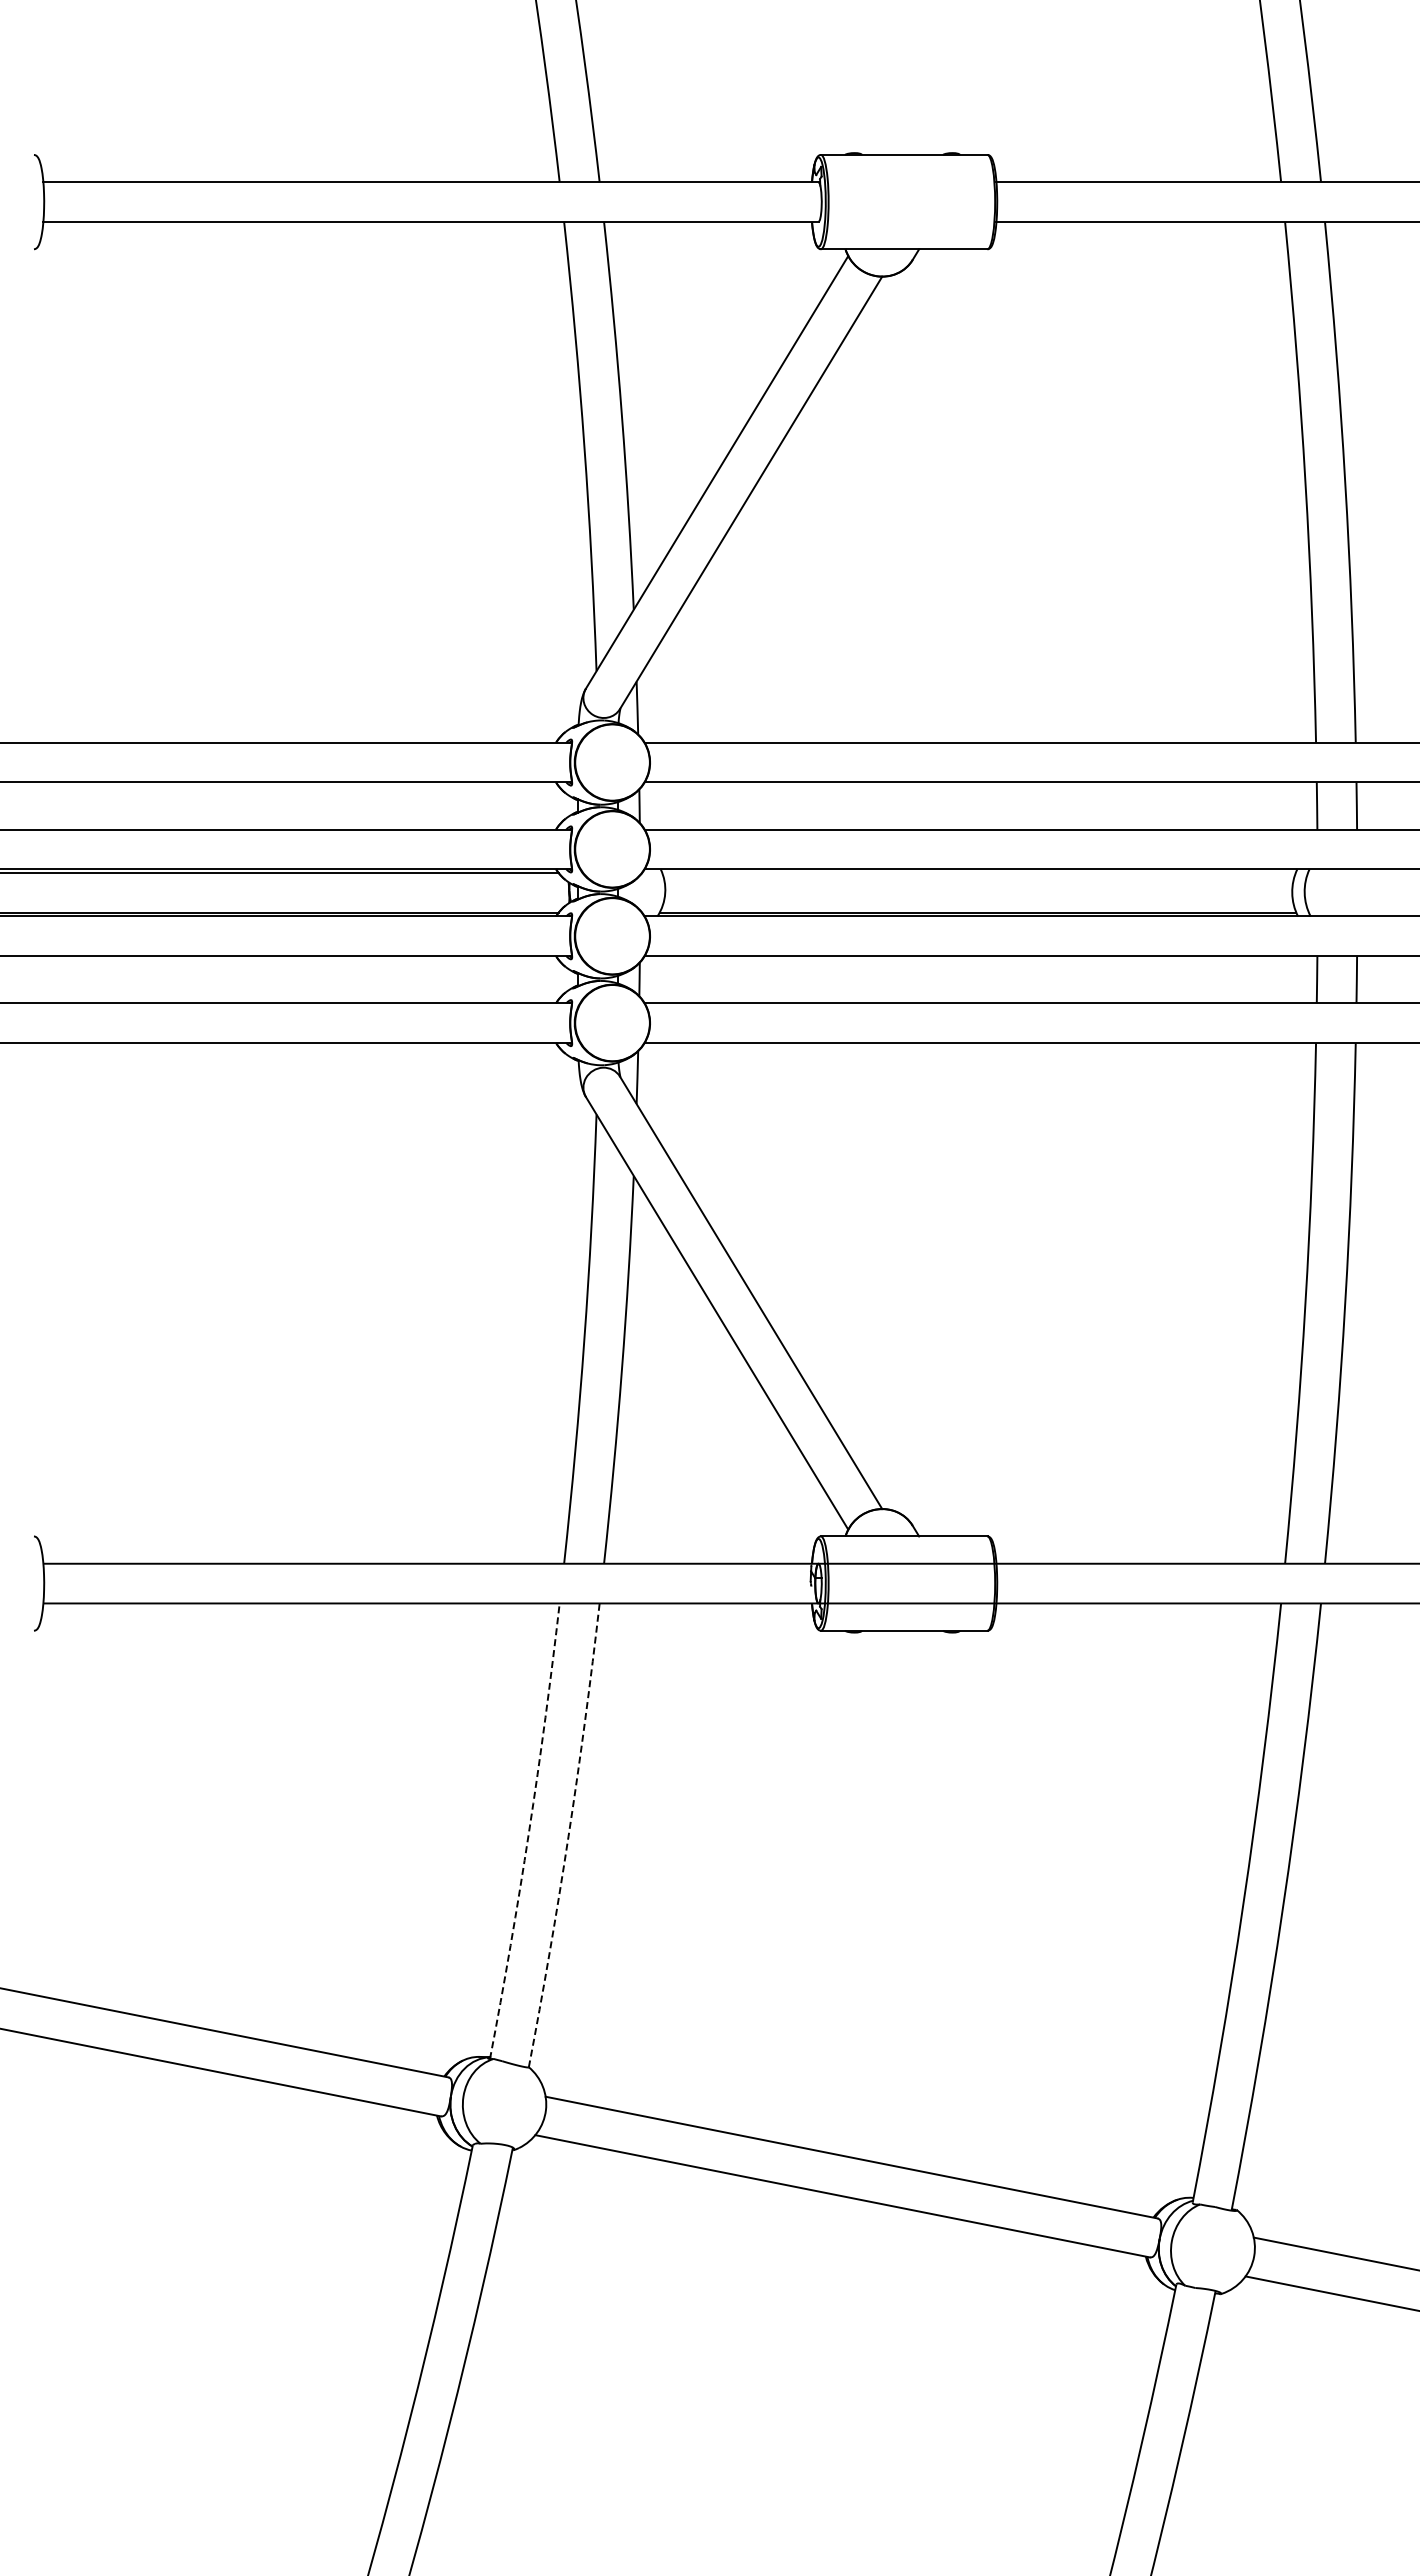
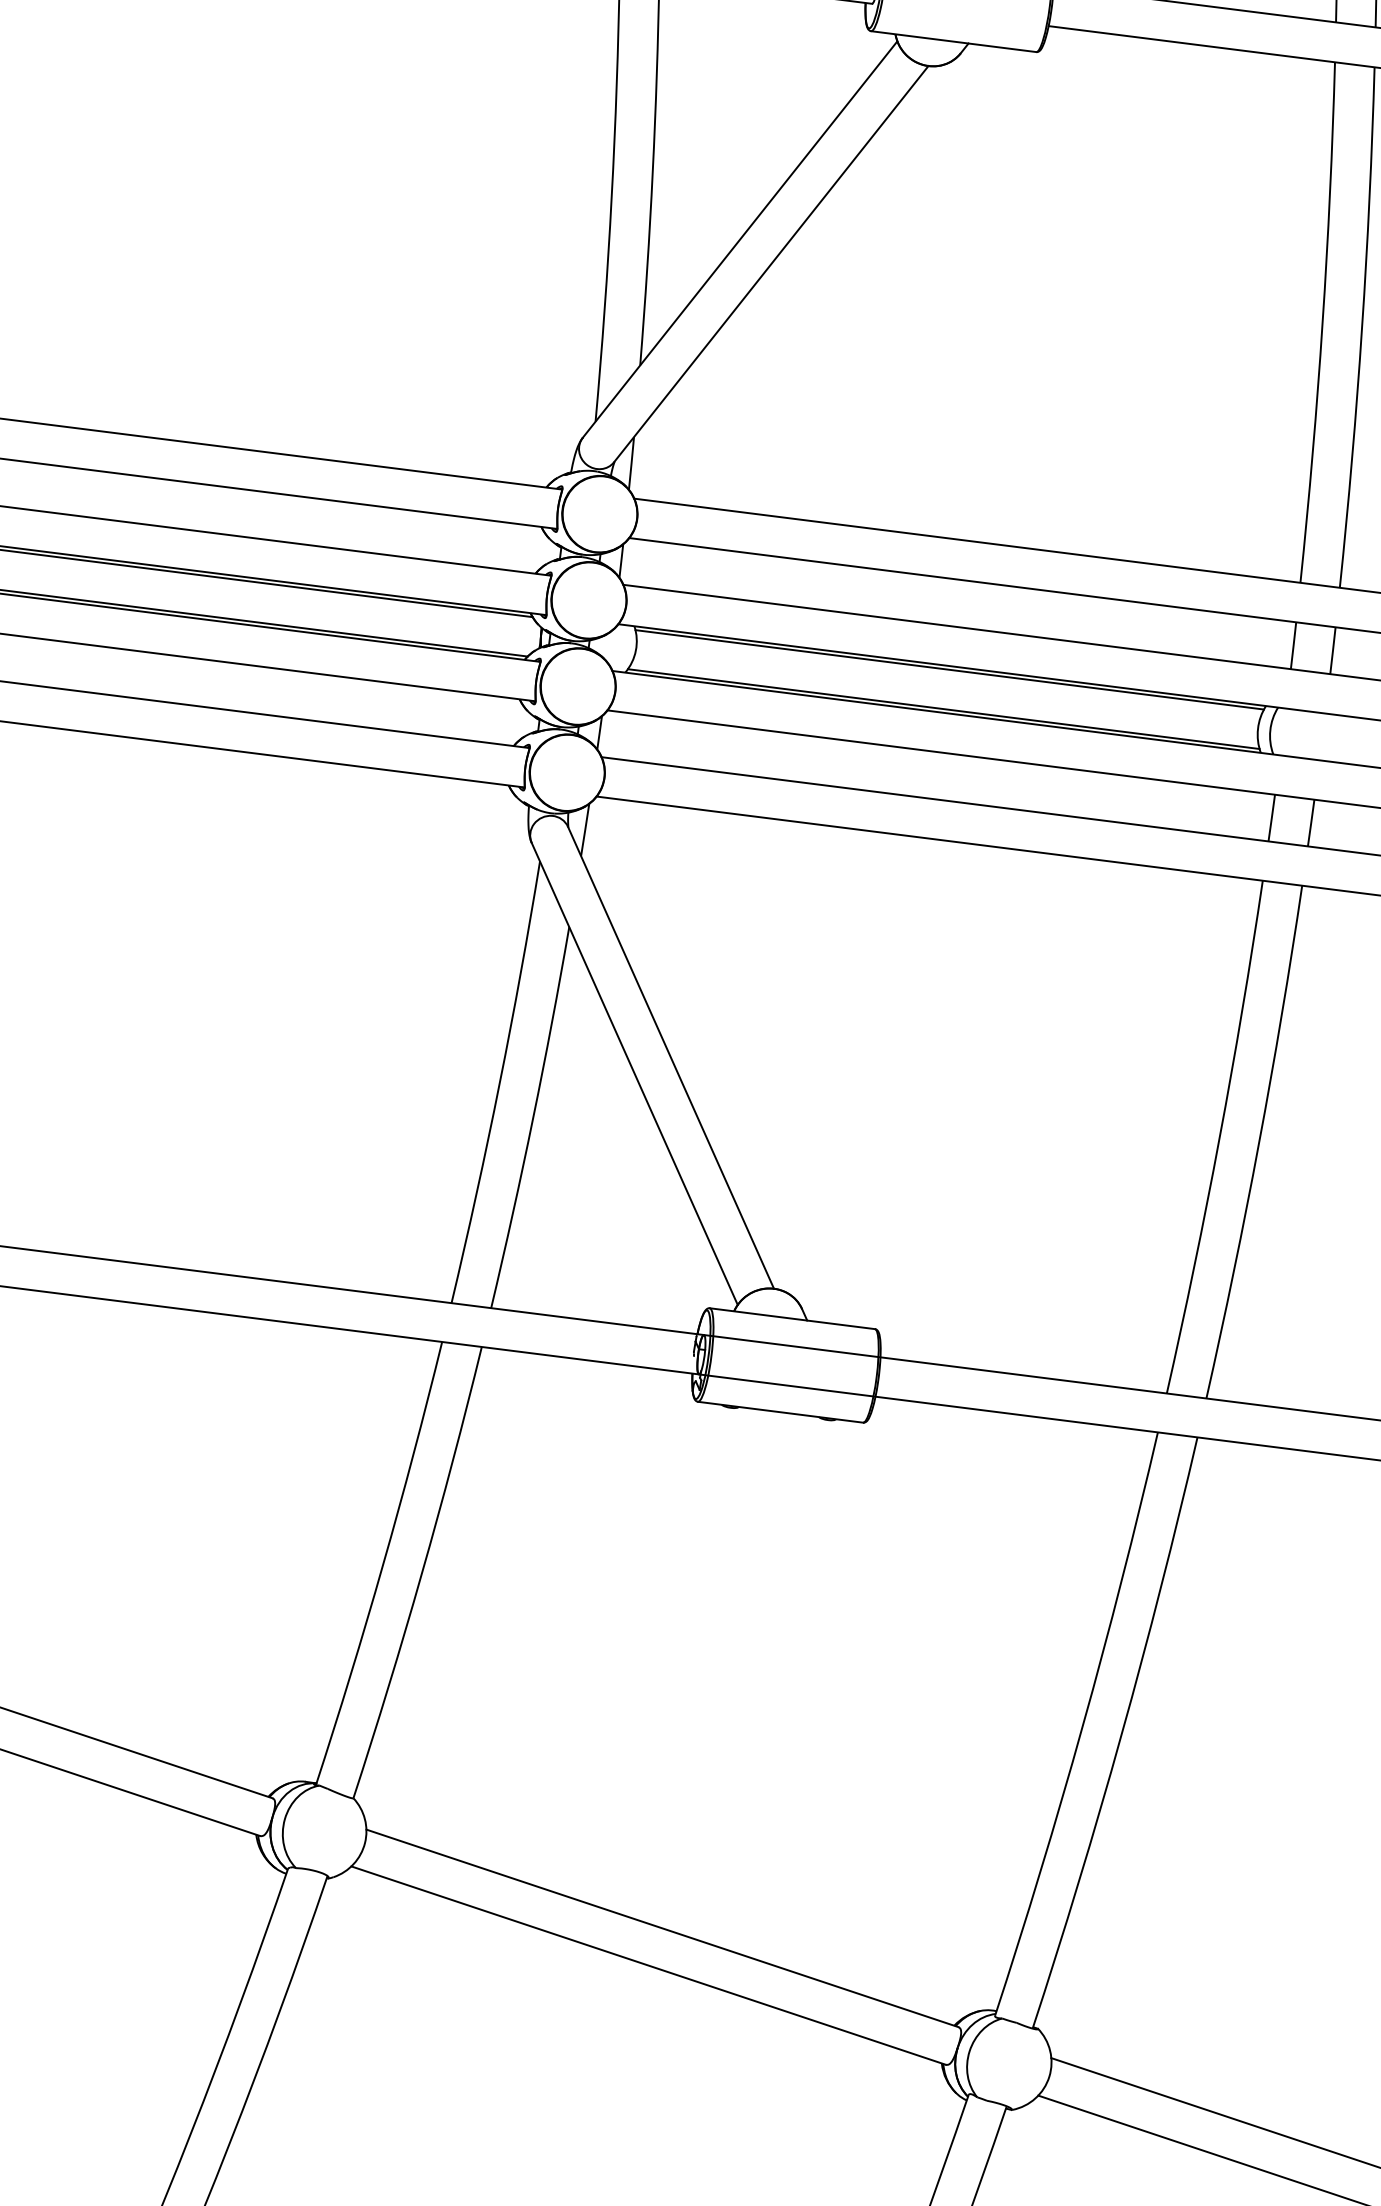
line: (978, 873) -> (949, 670), added
arc: (529, 1831) -> (383, 1564), dashed -> solid
arc: (568, 1836) -> (421, 1574), dashed -> solid

